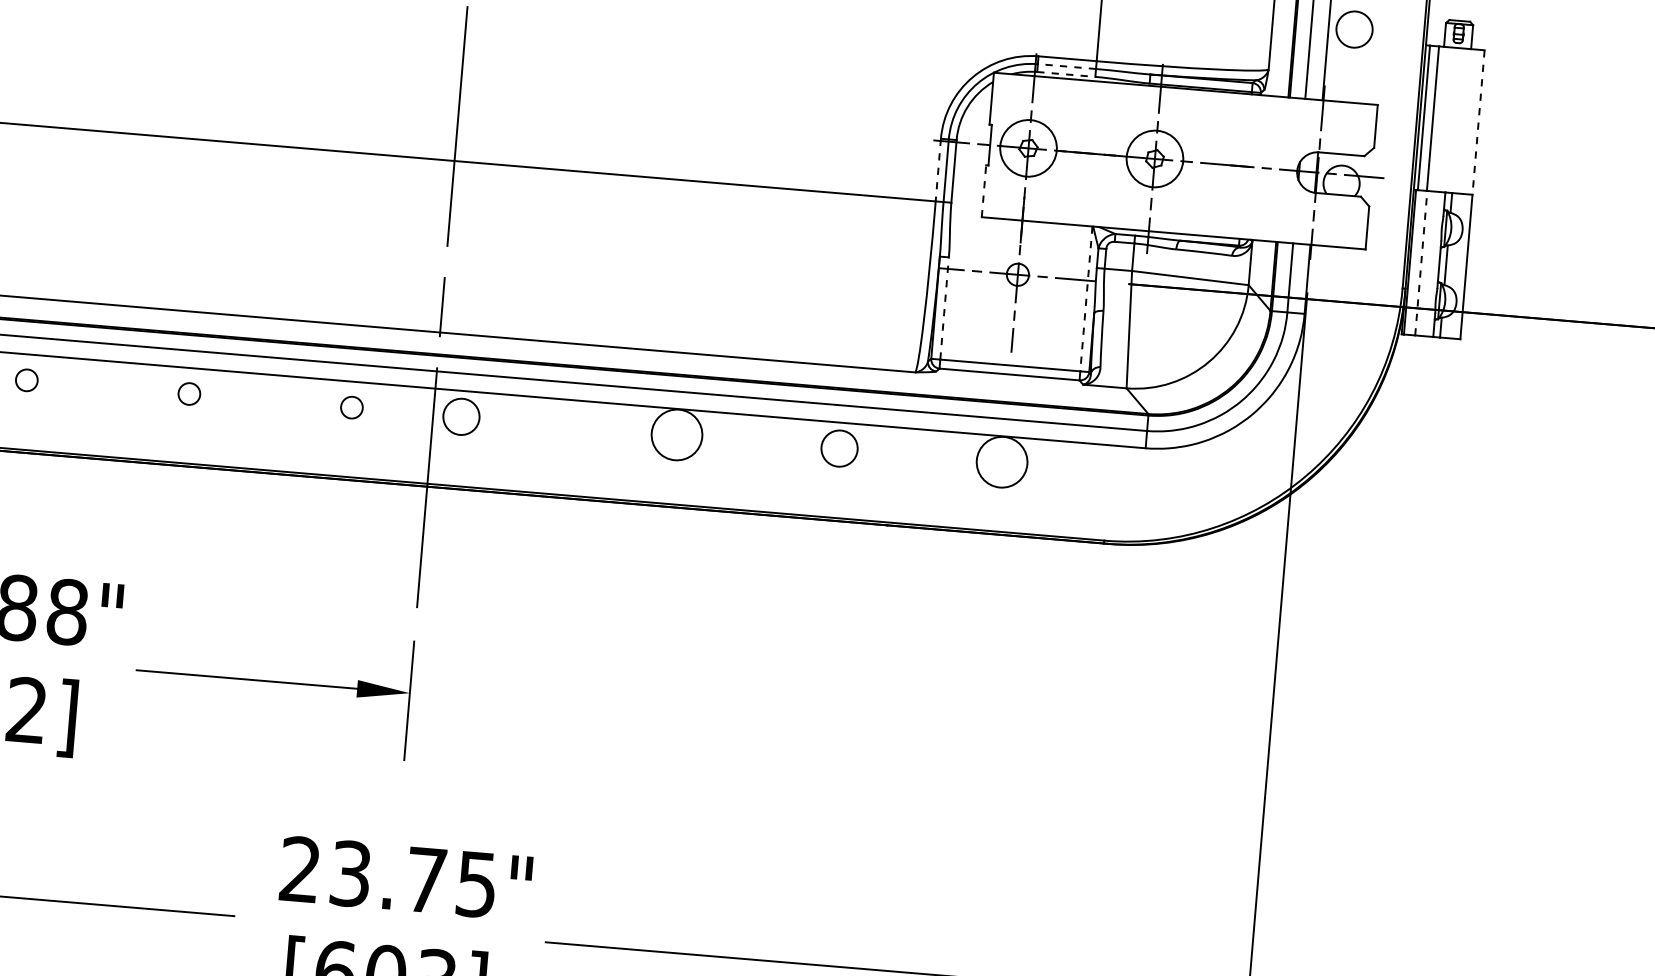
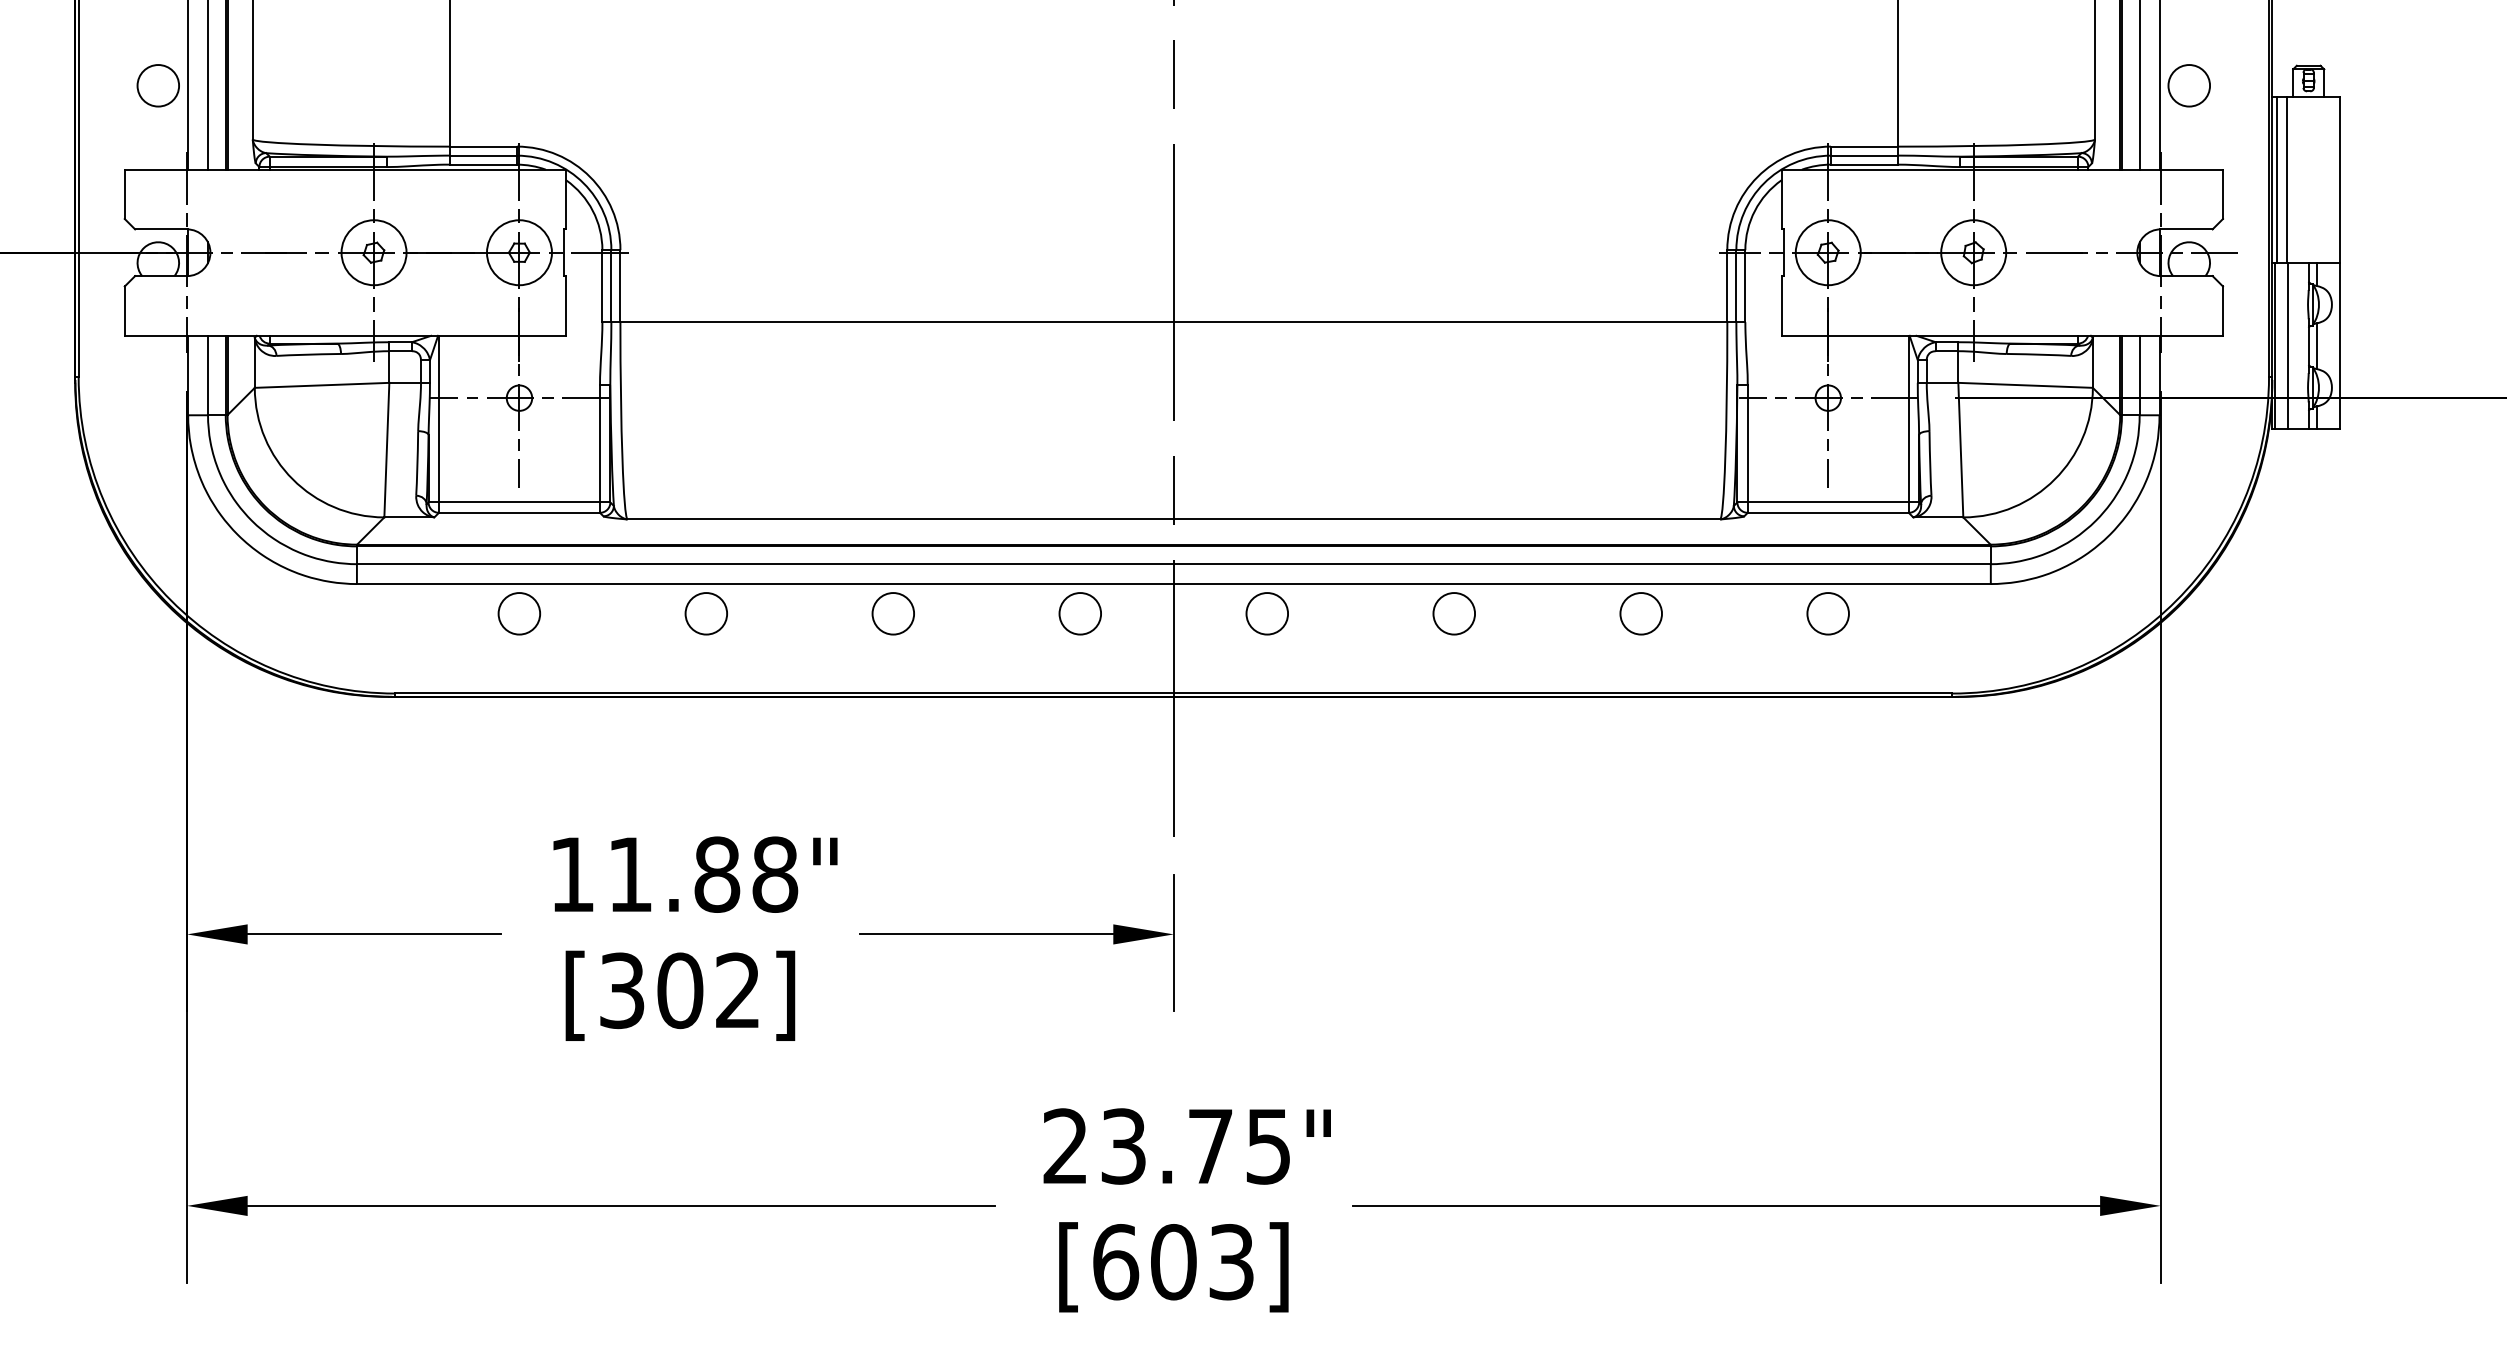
line: (1066, 66) -> (1863, 155), dashed -> solid
line: (1066, 74) -> (1864, 164), dashed -> solid
line: (1478, 122) -> (2339, 180), dashed -> solid
line: (938, 170) -> (1727, 286), dashed -> solid
line: (984, 190) -> (1781, 305), dashed -> solid
line: (1420, 262) -> (2287, 345), dashed -> solid
line: (1086, 299) -> (1908, 419), dashed -> solid
line: (944, 308) -> (1747, 443), dashed -> solid
circle: (26, 380) -> (706, 613), size x1.67
circle: (189, 393) -> (893, 613), size x1.67
circle: (352, 407) -> (1080, 613), size x1.67
circle: (460, 416) -> (1266, 613), moved
circle: (677, 434) -> (1454, 613), size x0.71
circle: (1001, 461) -> (1827, 613), size x0.71

